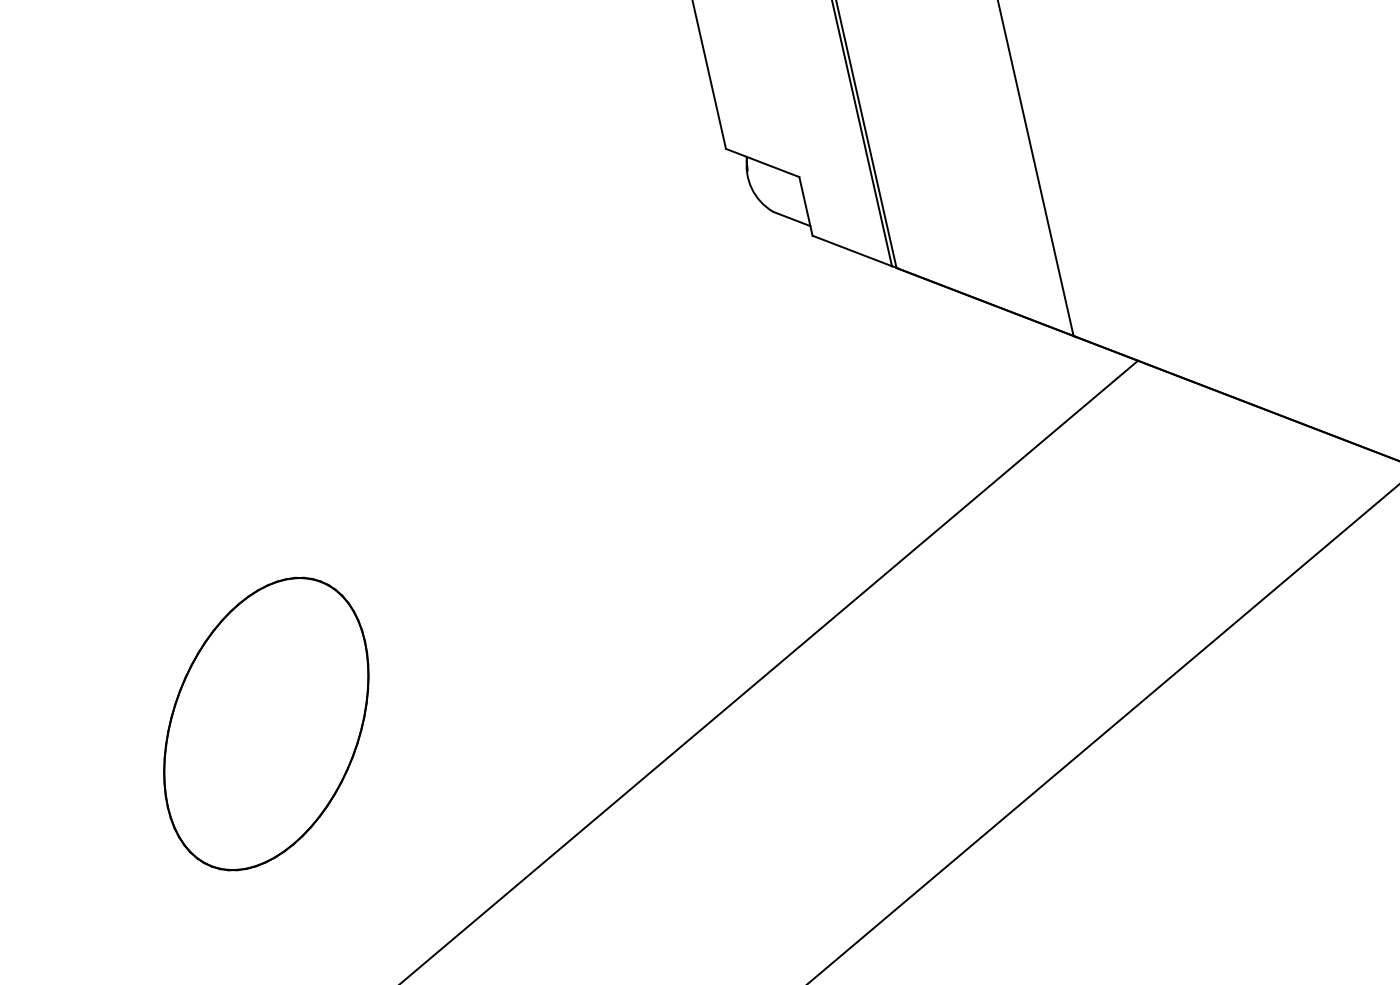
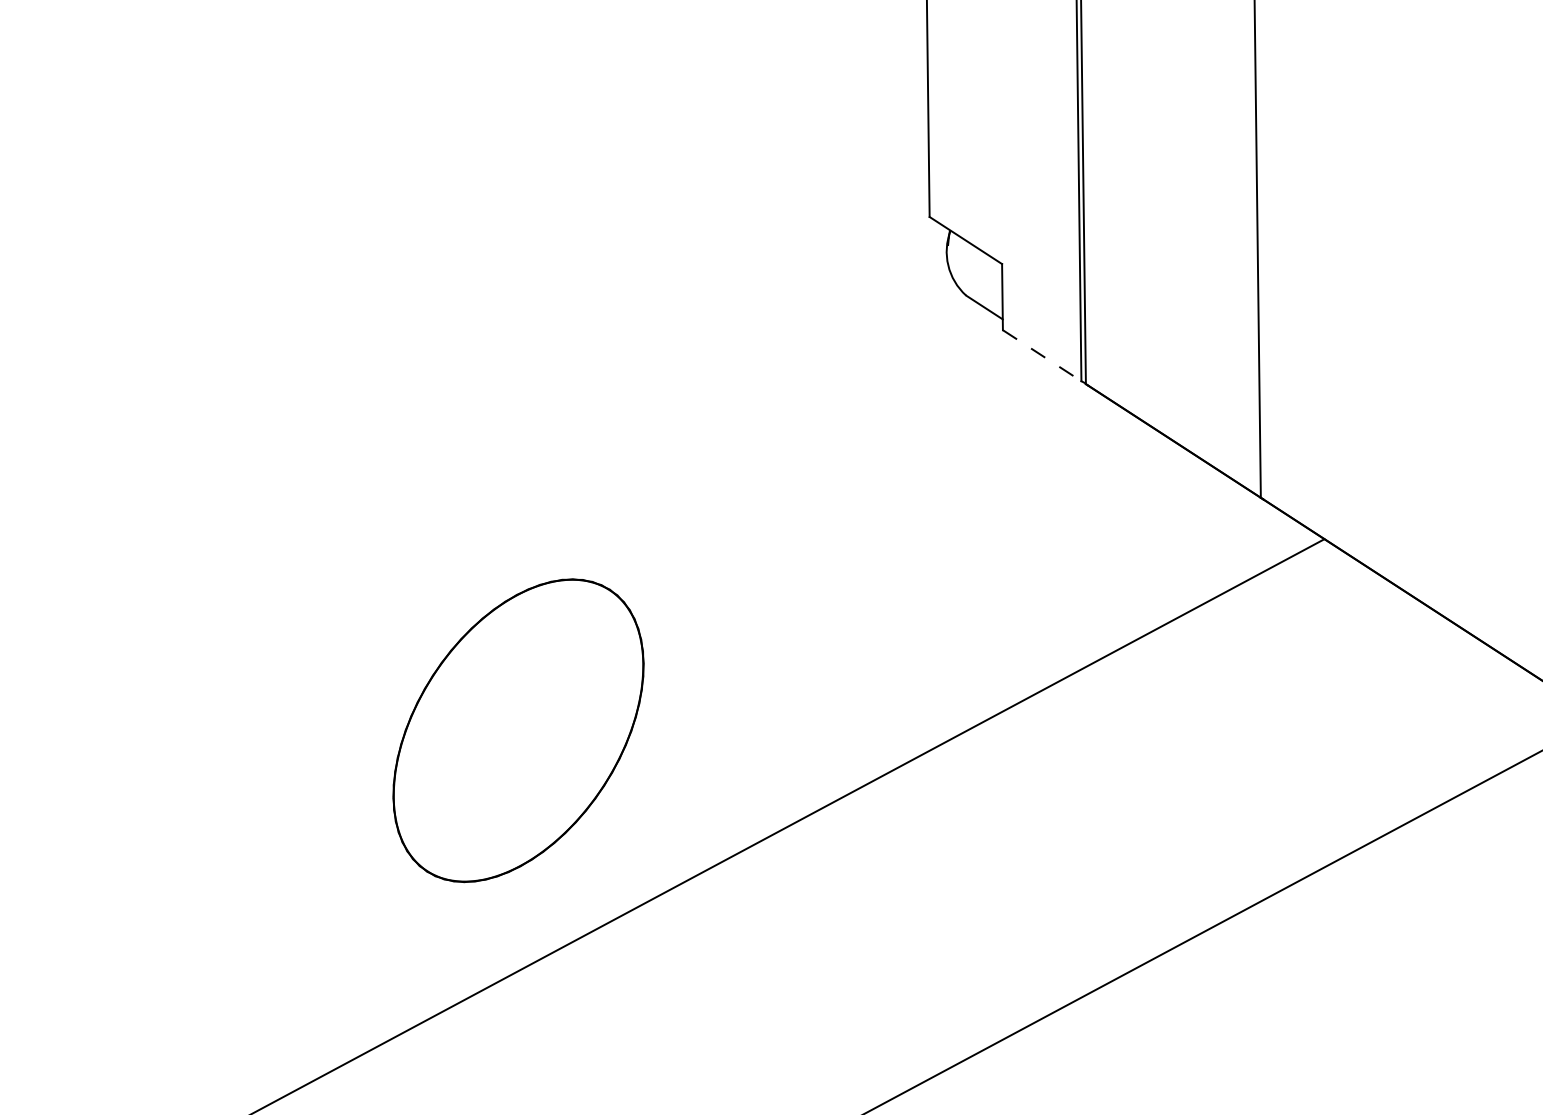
line: (852, 250) -> (1042, 355), solid -> dashed
part: (266, 723) -> (518, 730), moved

